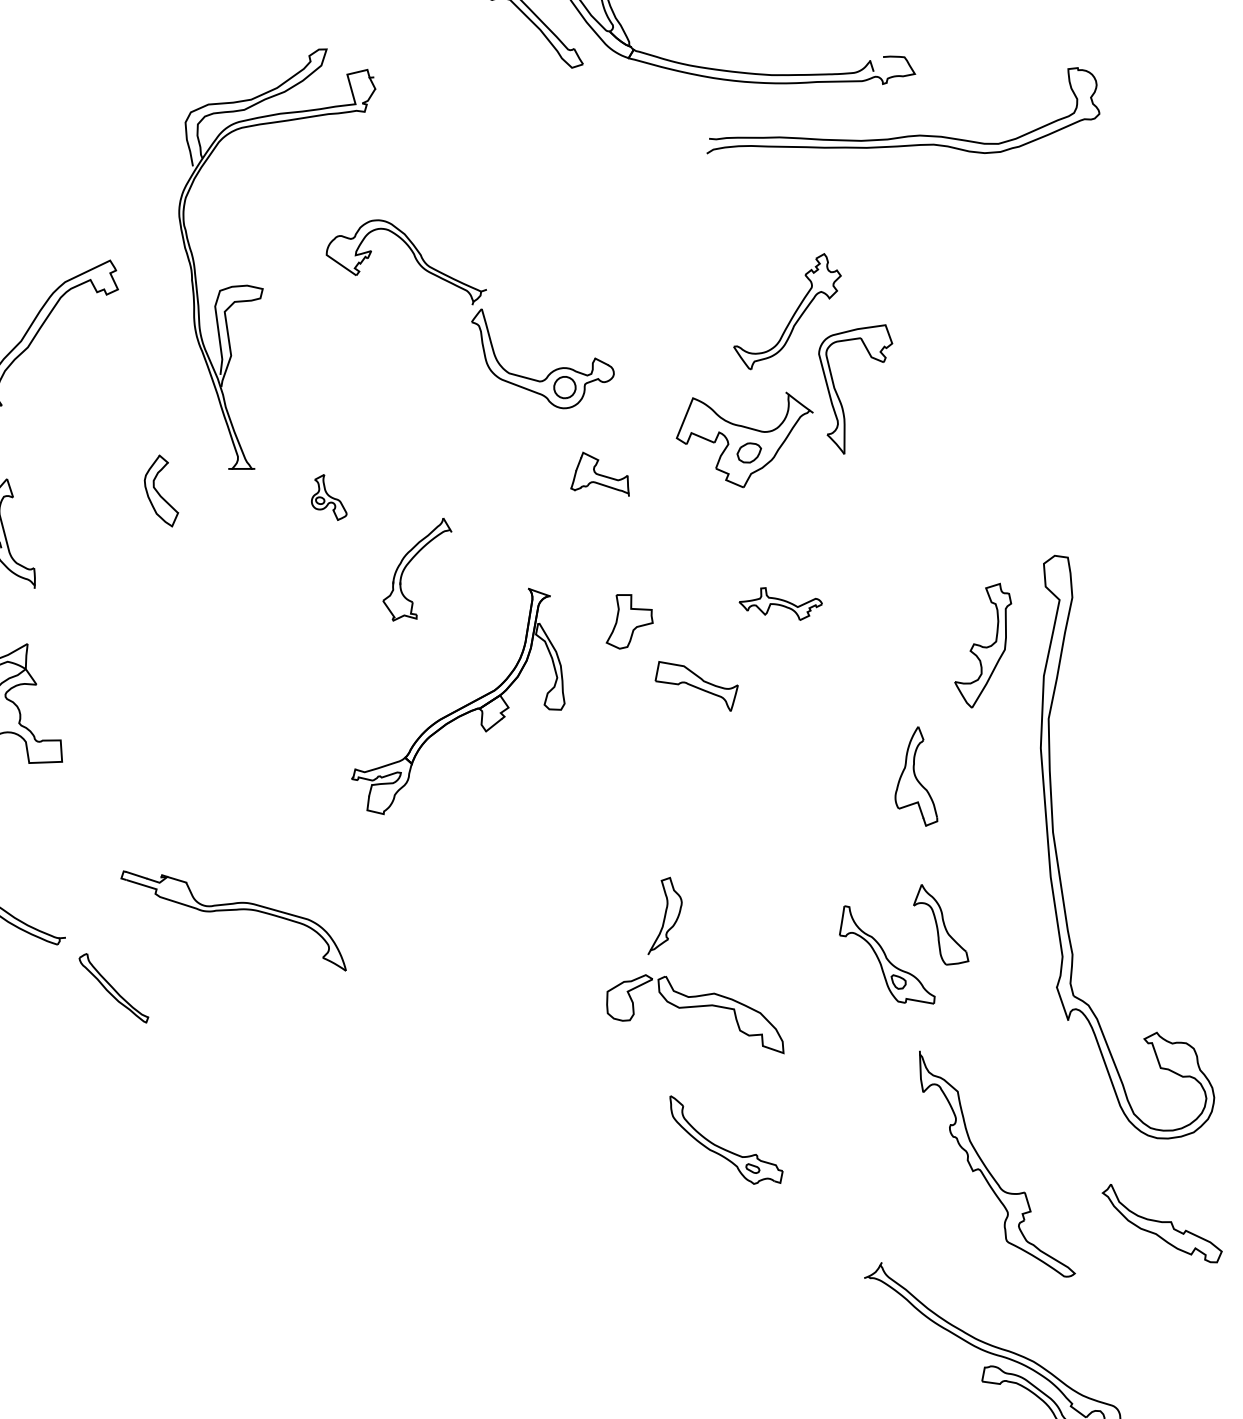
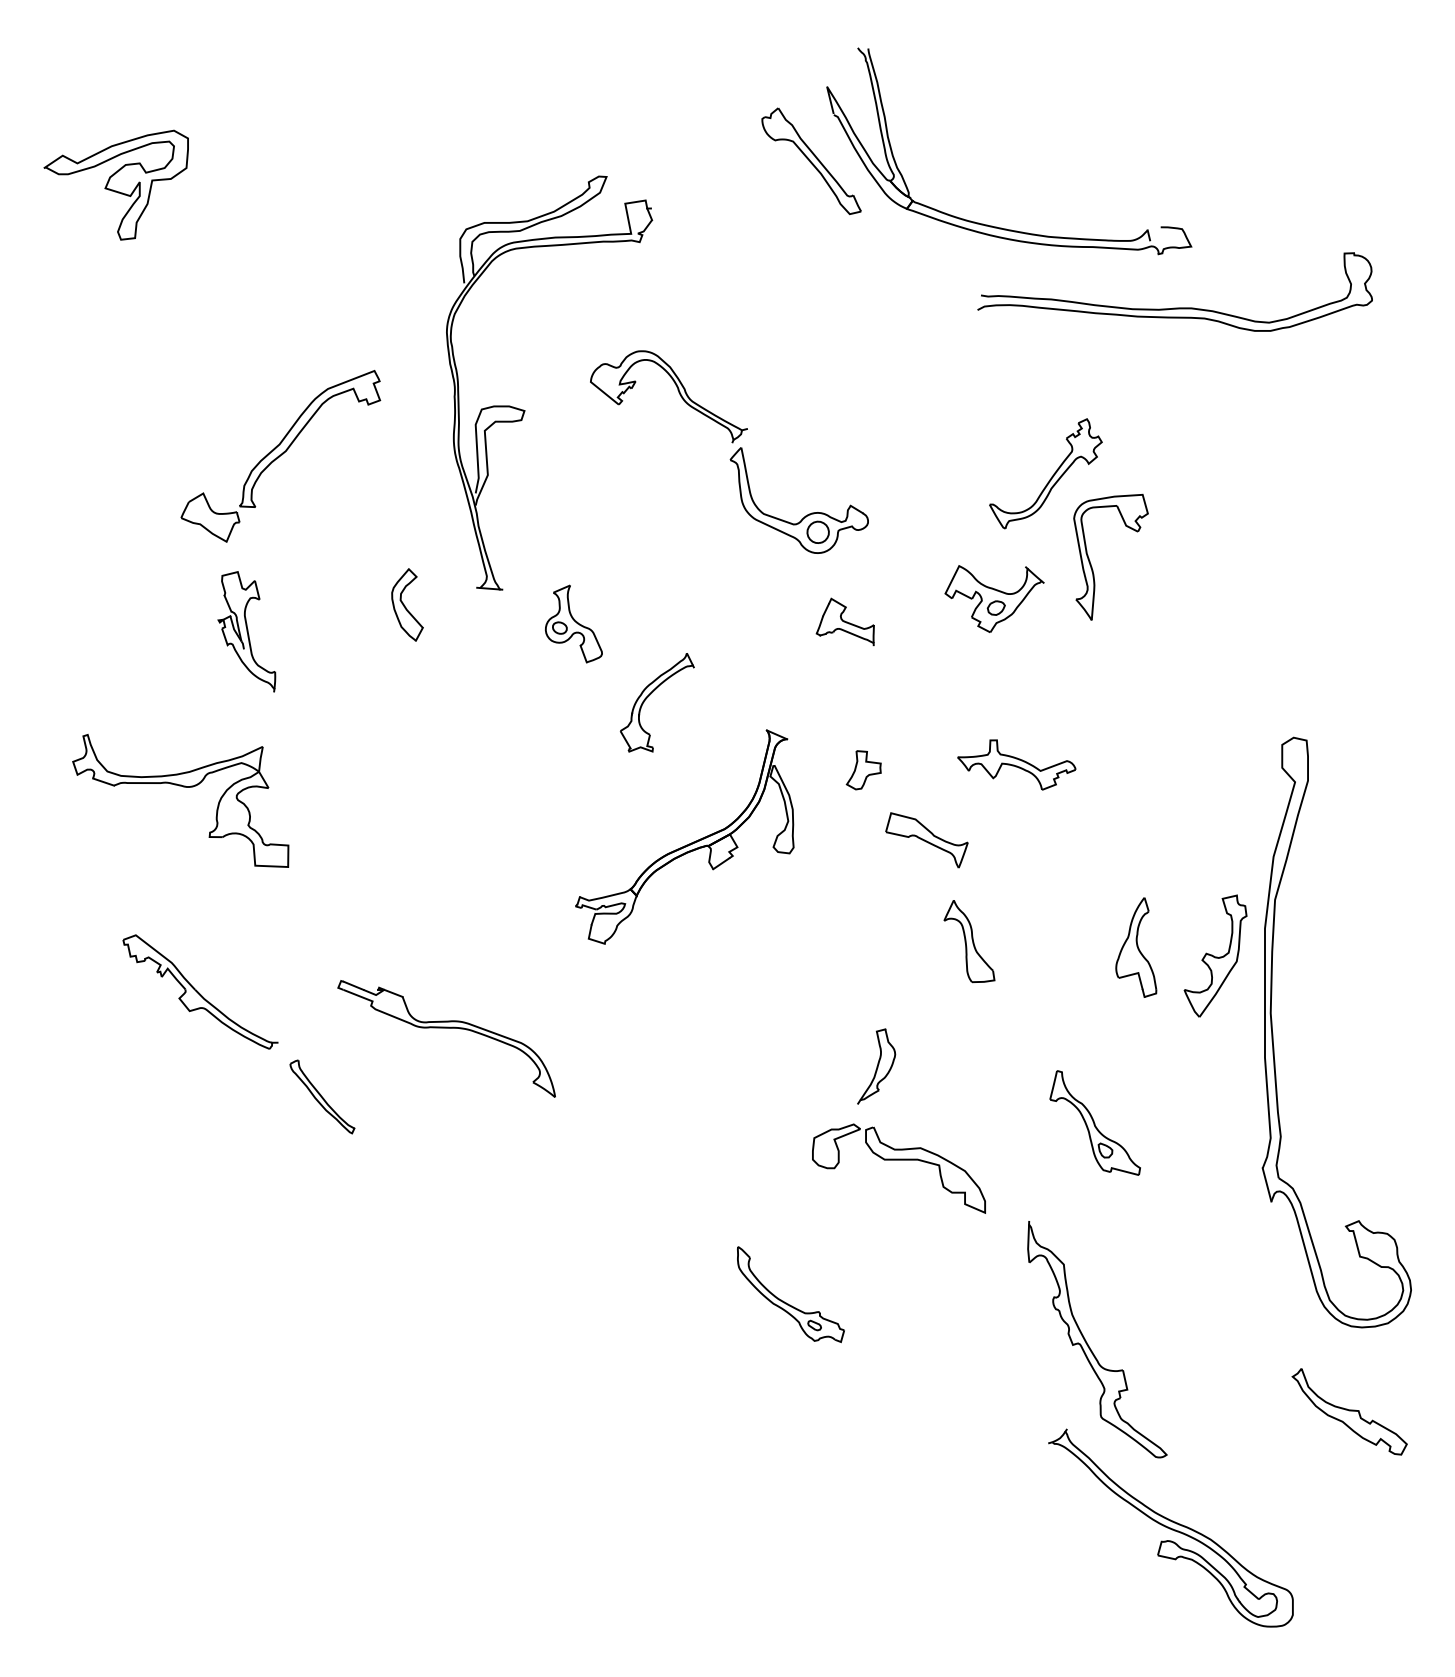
part: (745, 439) -> (994, 598), size x0.71
part: (327, 497) -> (573, 623), size x1.67
part: (780, 603) -> (1016, 764), size x1.43
part: (628, 621) -> (863, 770), size x0.71
part: (983, 645) -> (1215, 955), moved
part: (940, 924) -> (969, 941), moved
part: (723, 1147) -> (786, 1302), moved
part: (988, 1169) -> (1088, 1344), moved

